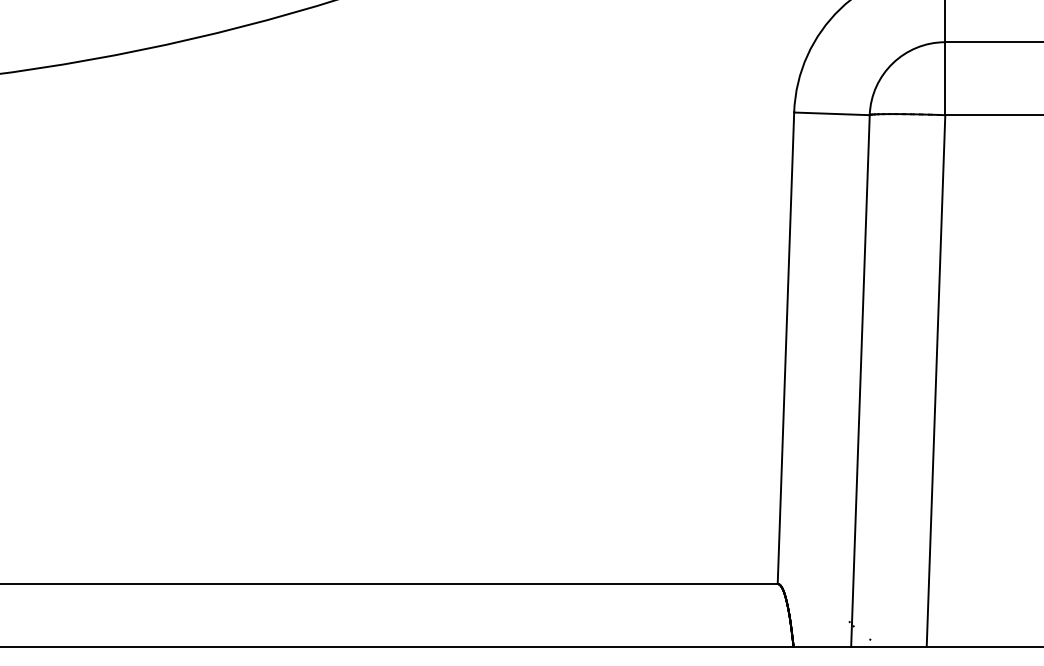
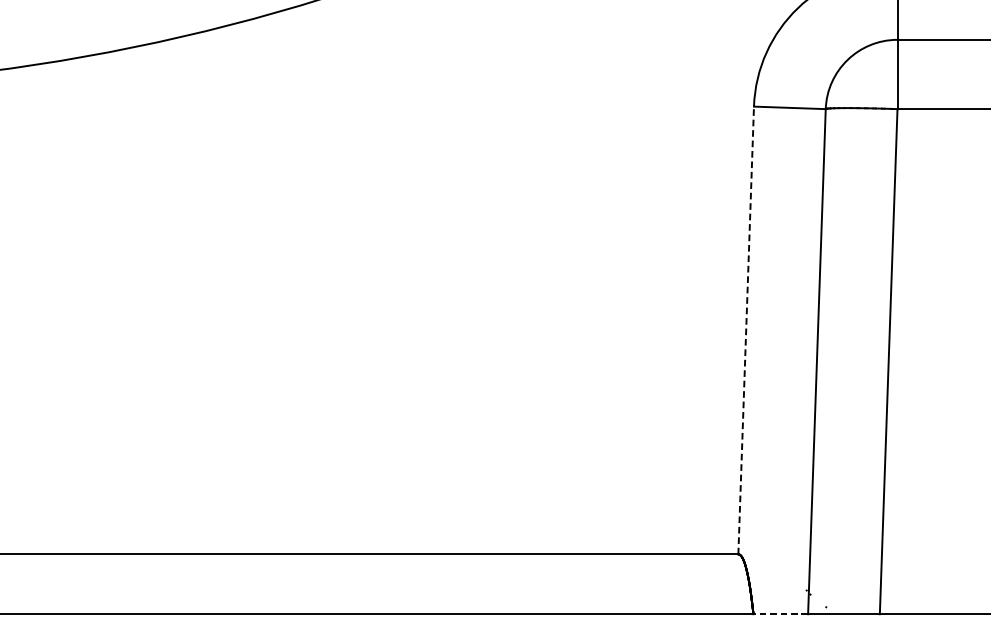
line: (785, 348) -> (745, 330), solid -> dashed
line: (822, 647) -> (780, 614), solid -> dashed

